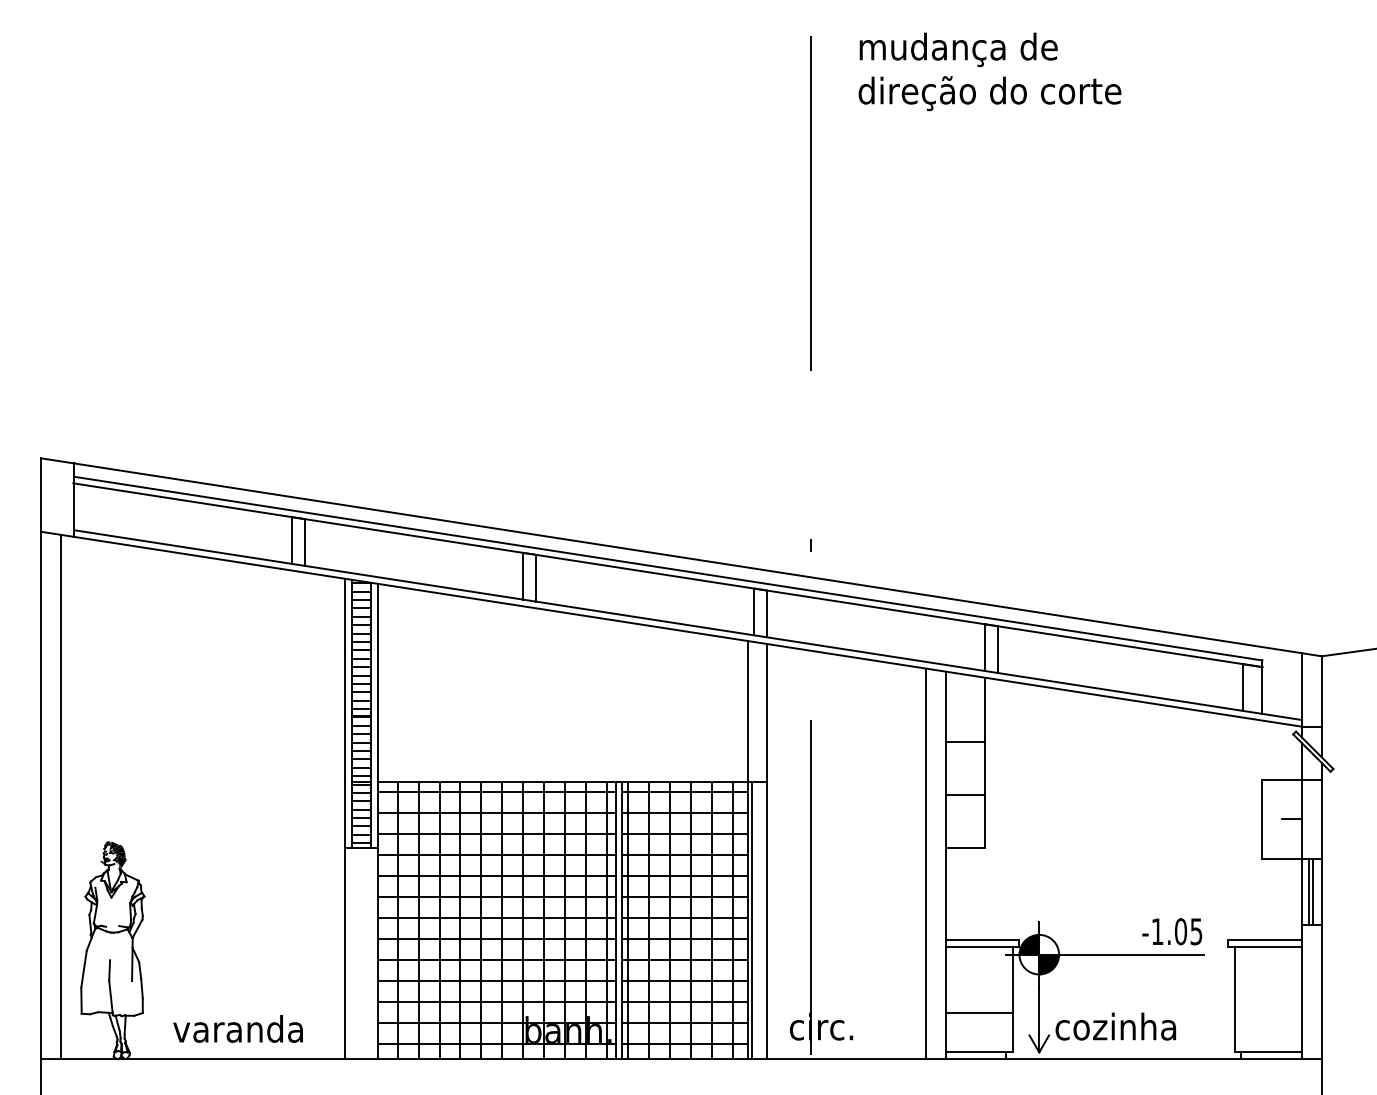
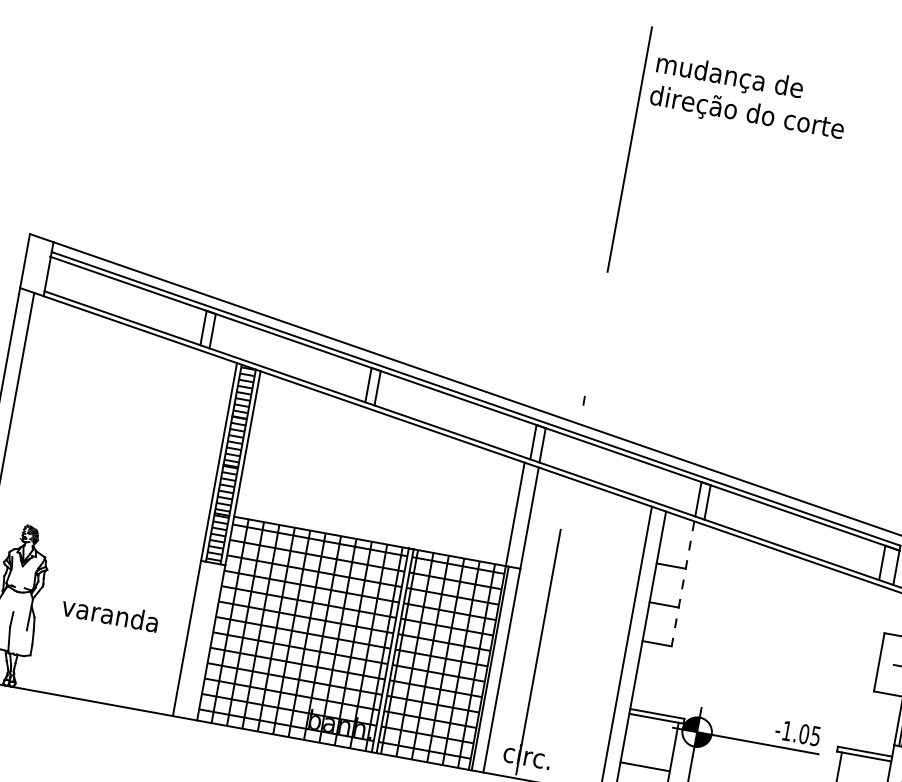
text: (989, 71) -> (749, 97), moved
line: (985, 763) -> (683, 584), solid -> dashed
text: (237, 1028) -> (109, 613), moved

